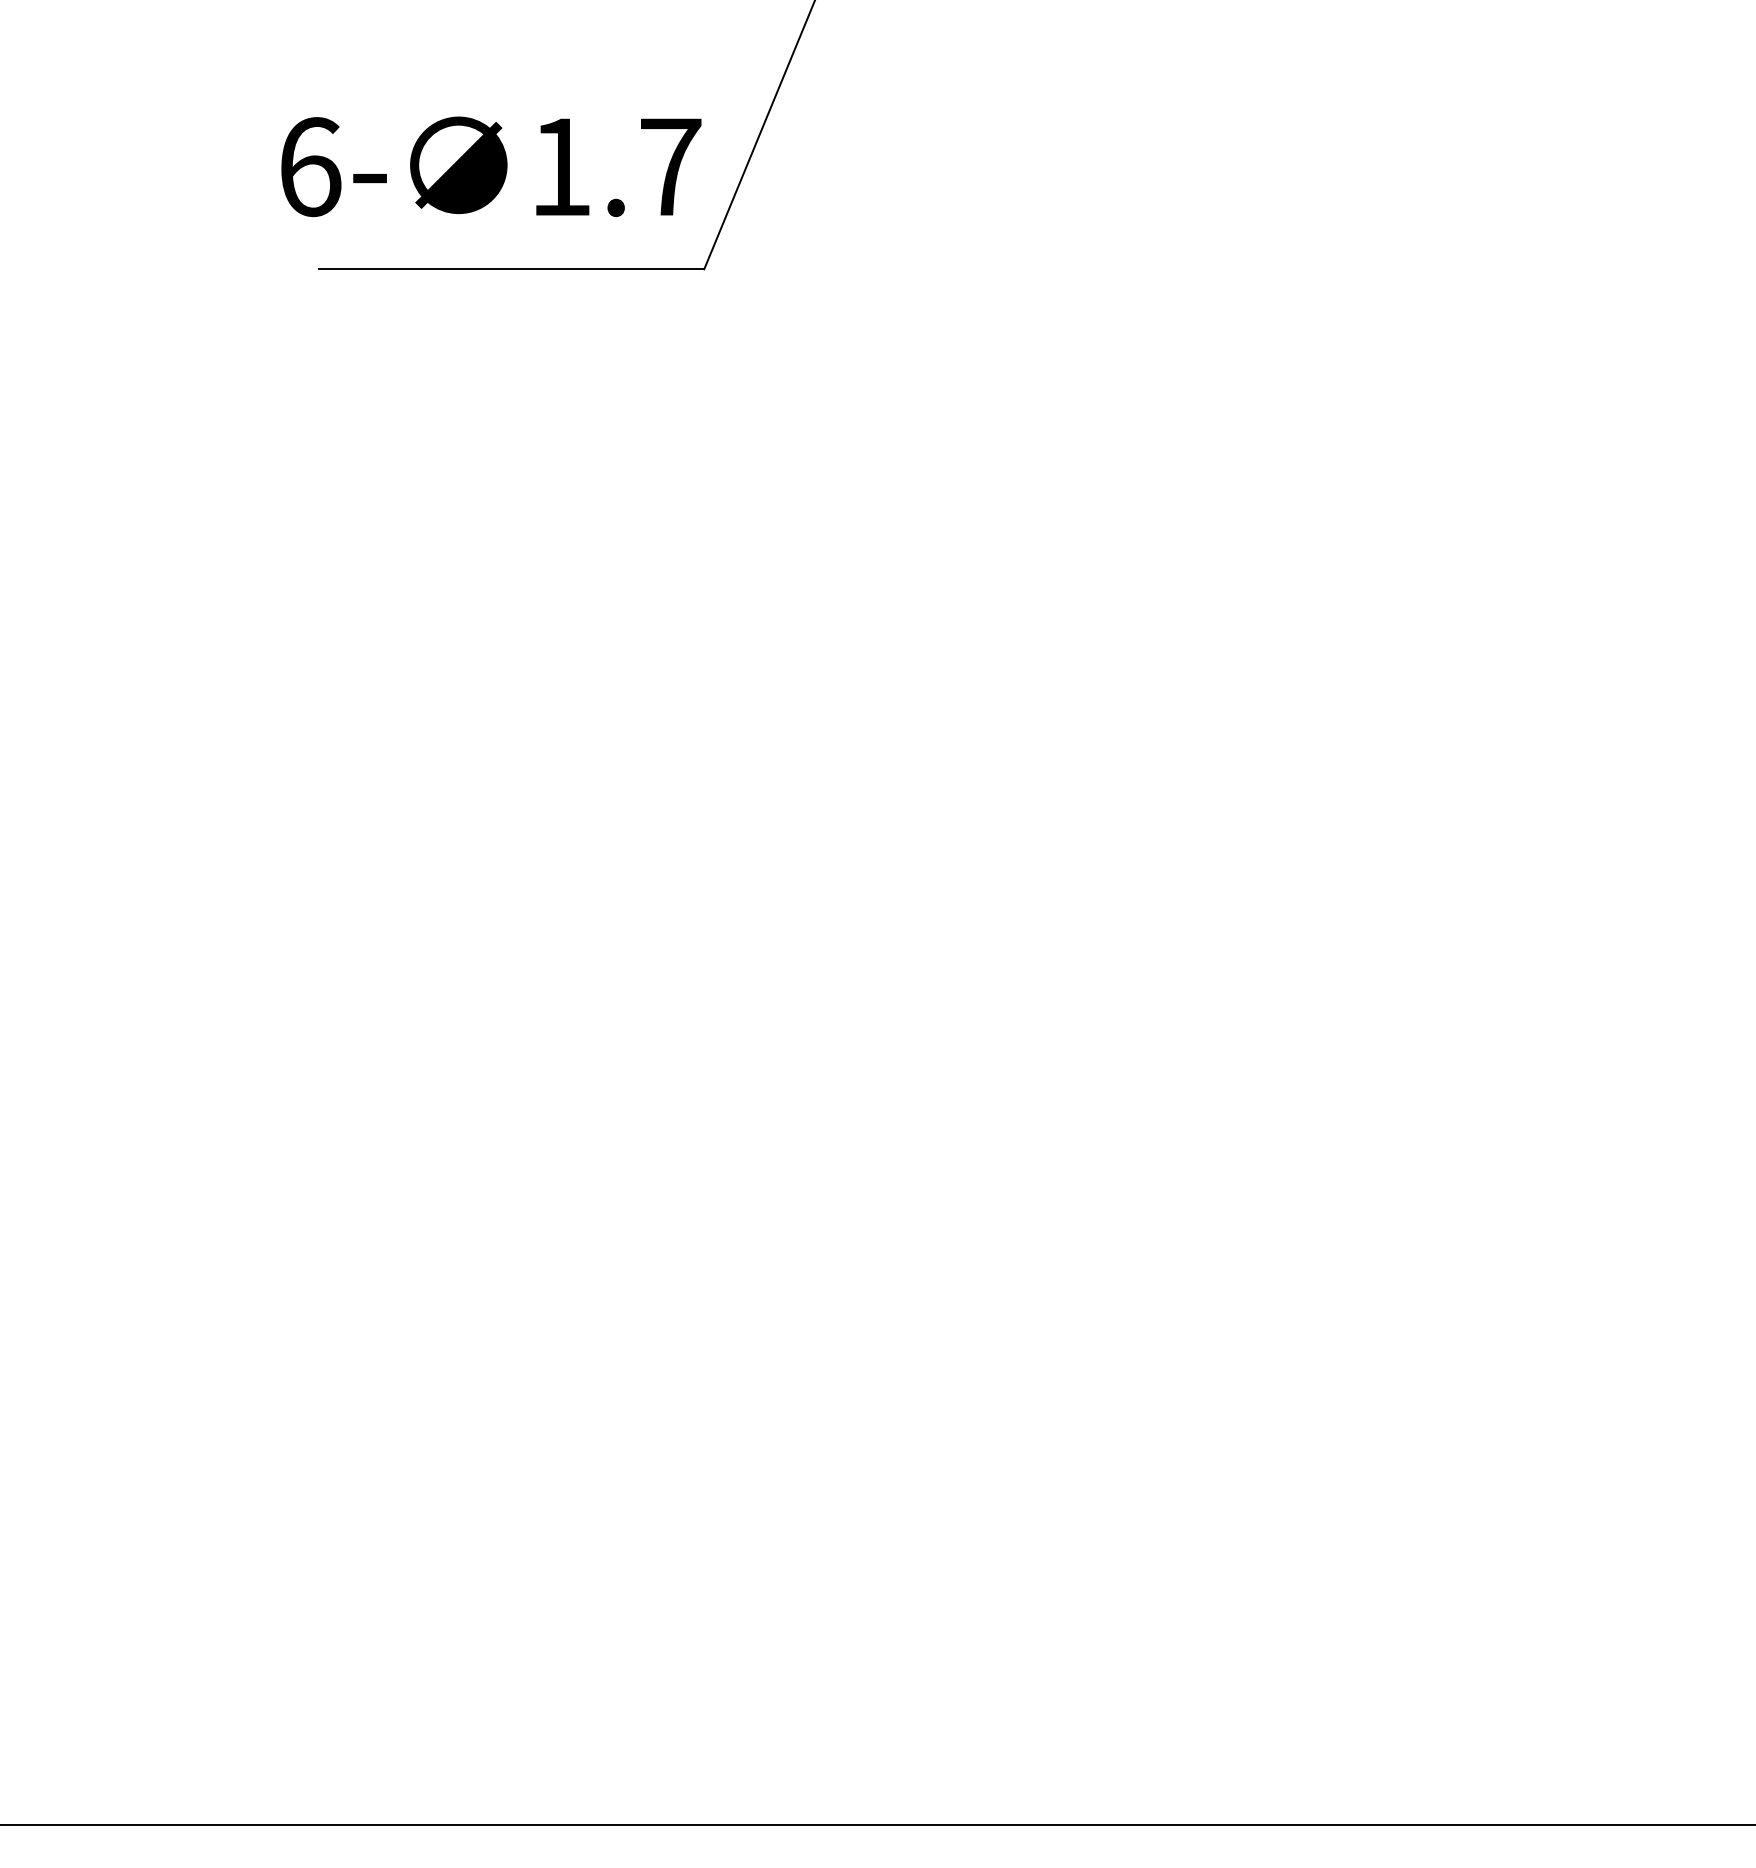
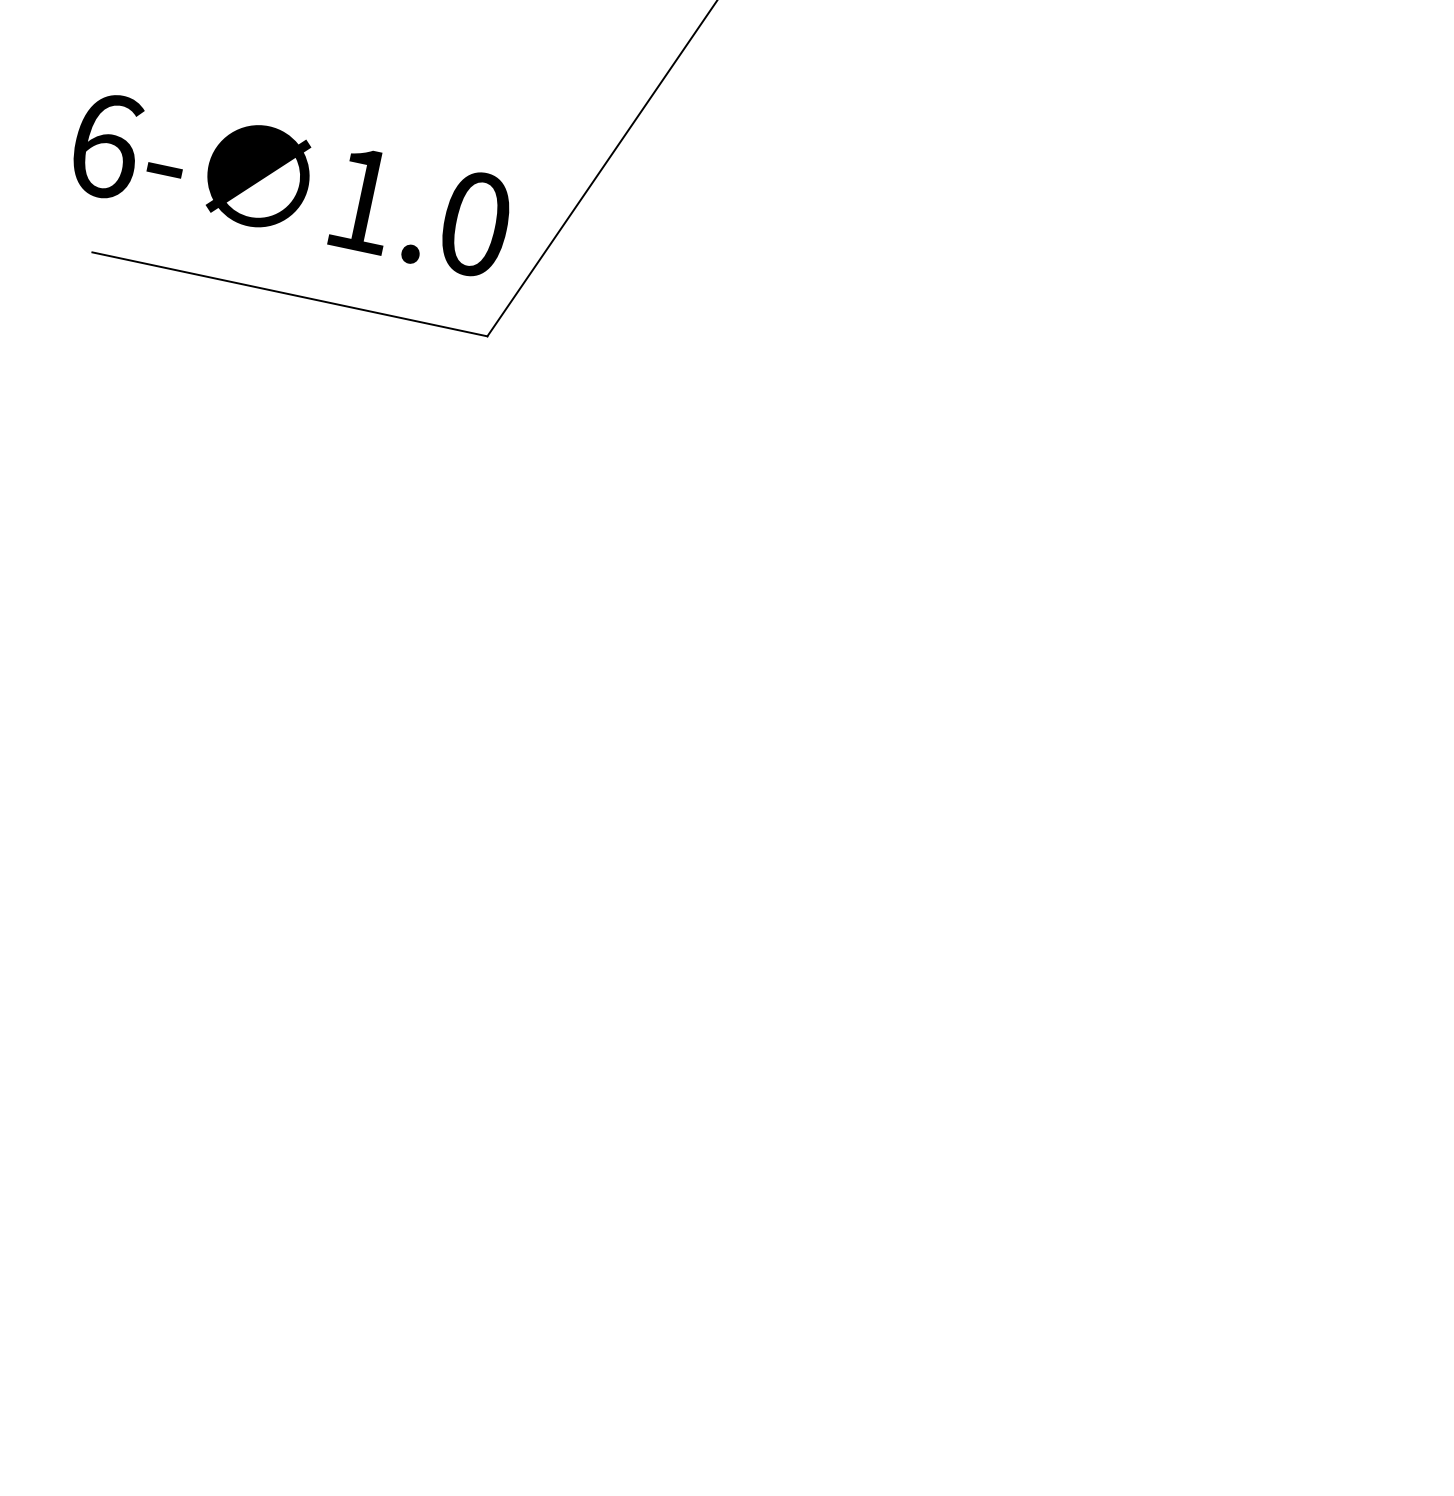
text: (671, 167) -> (476, 224), 1.7 -> 1.0

